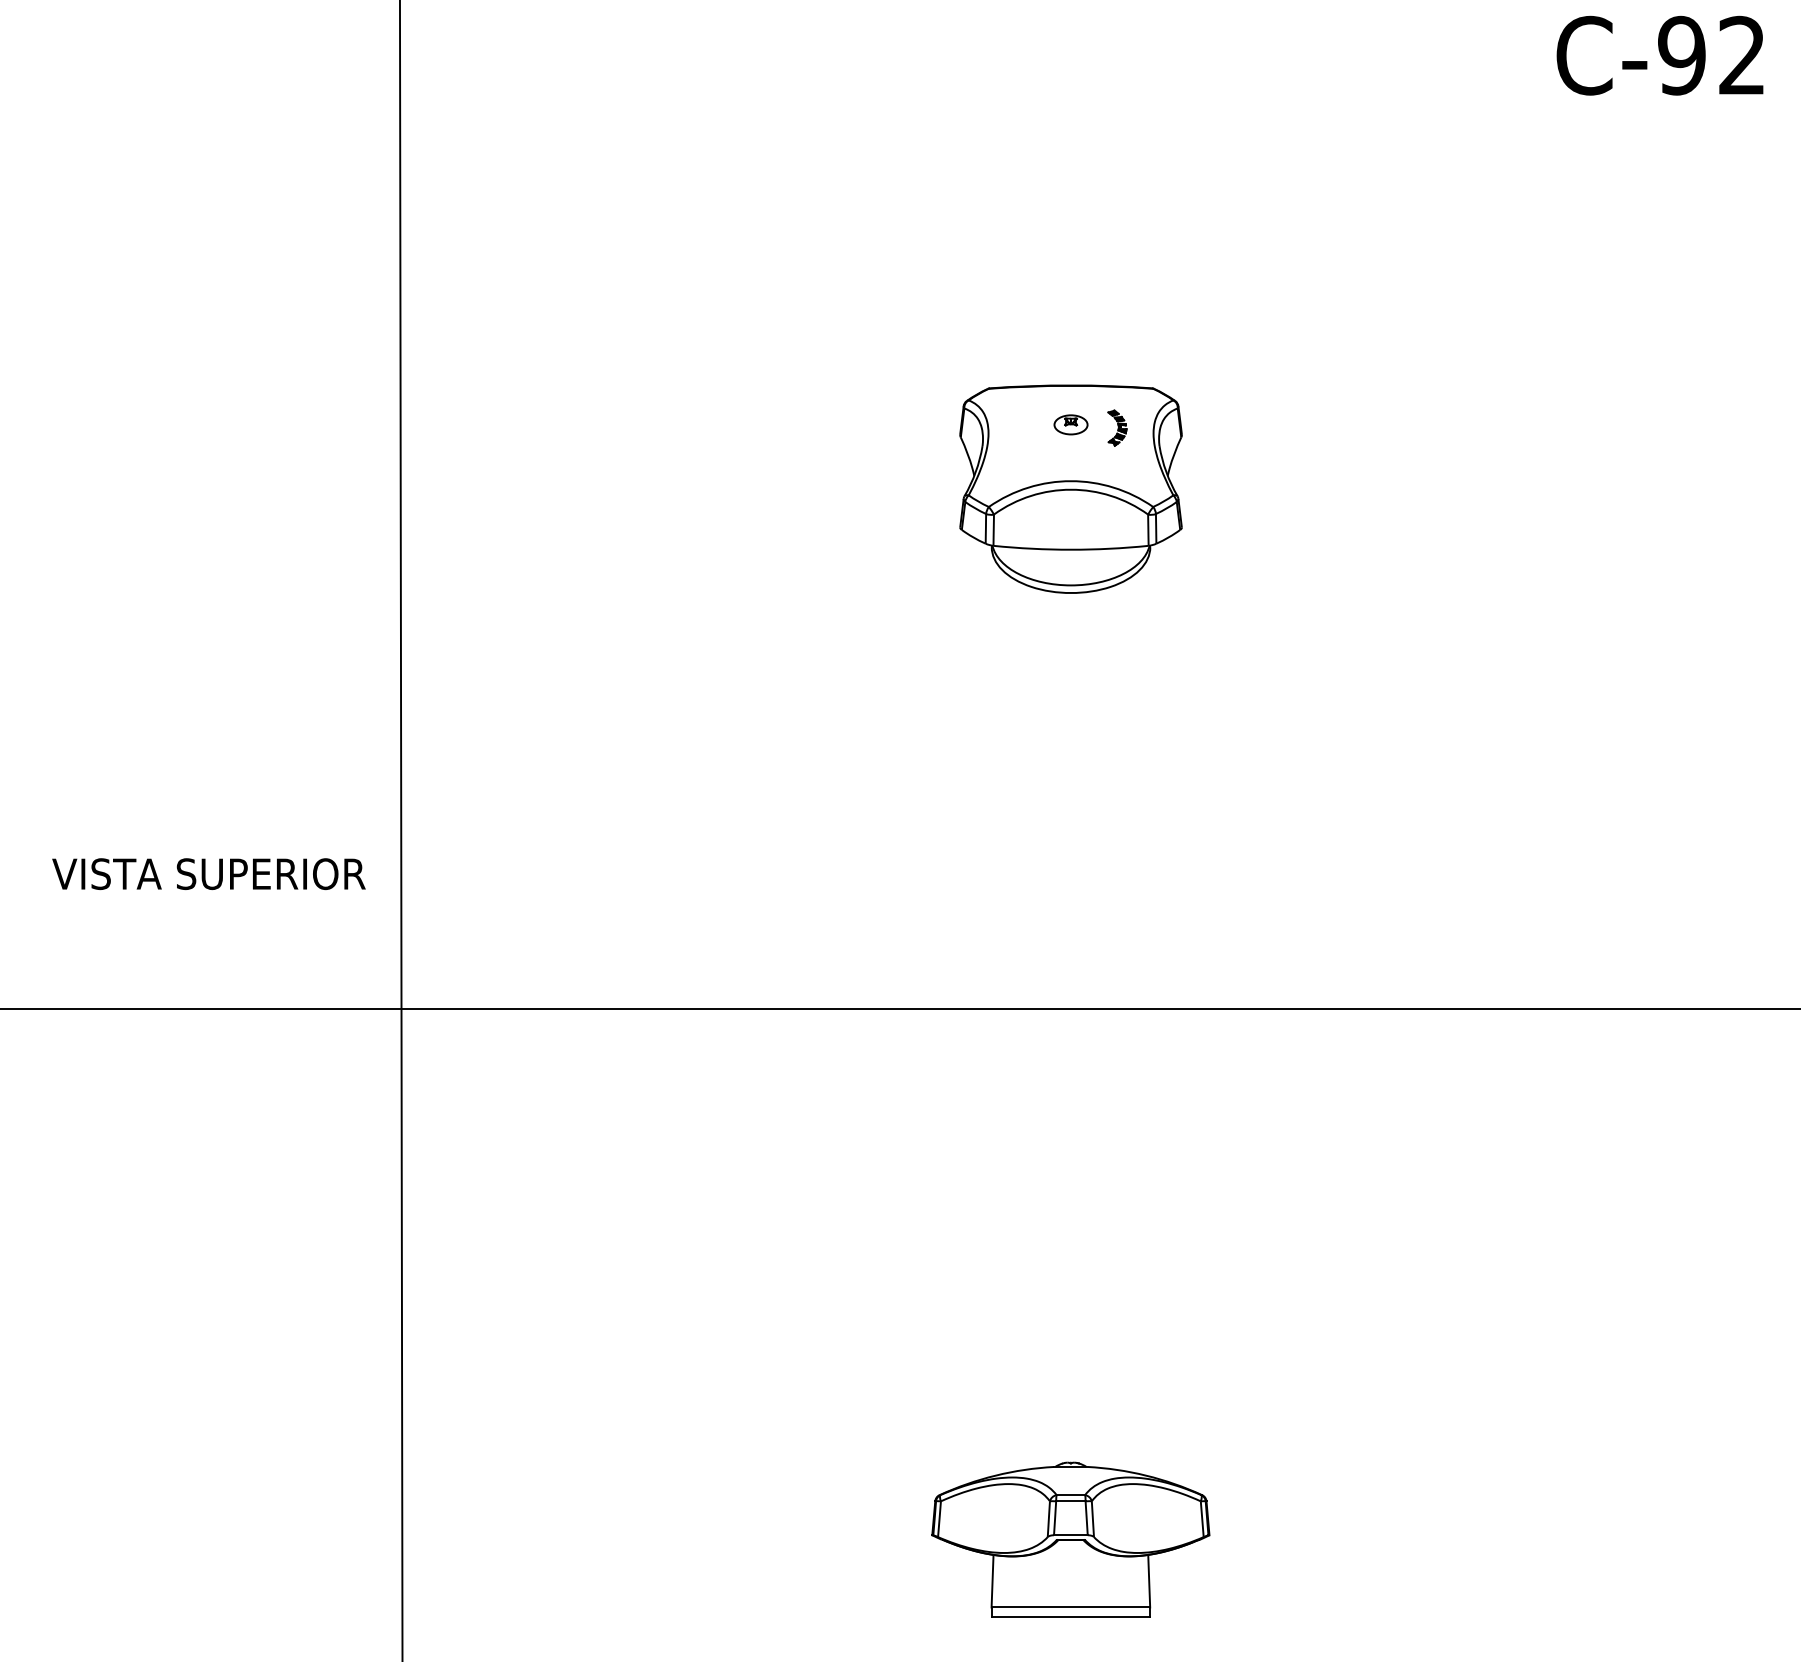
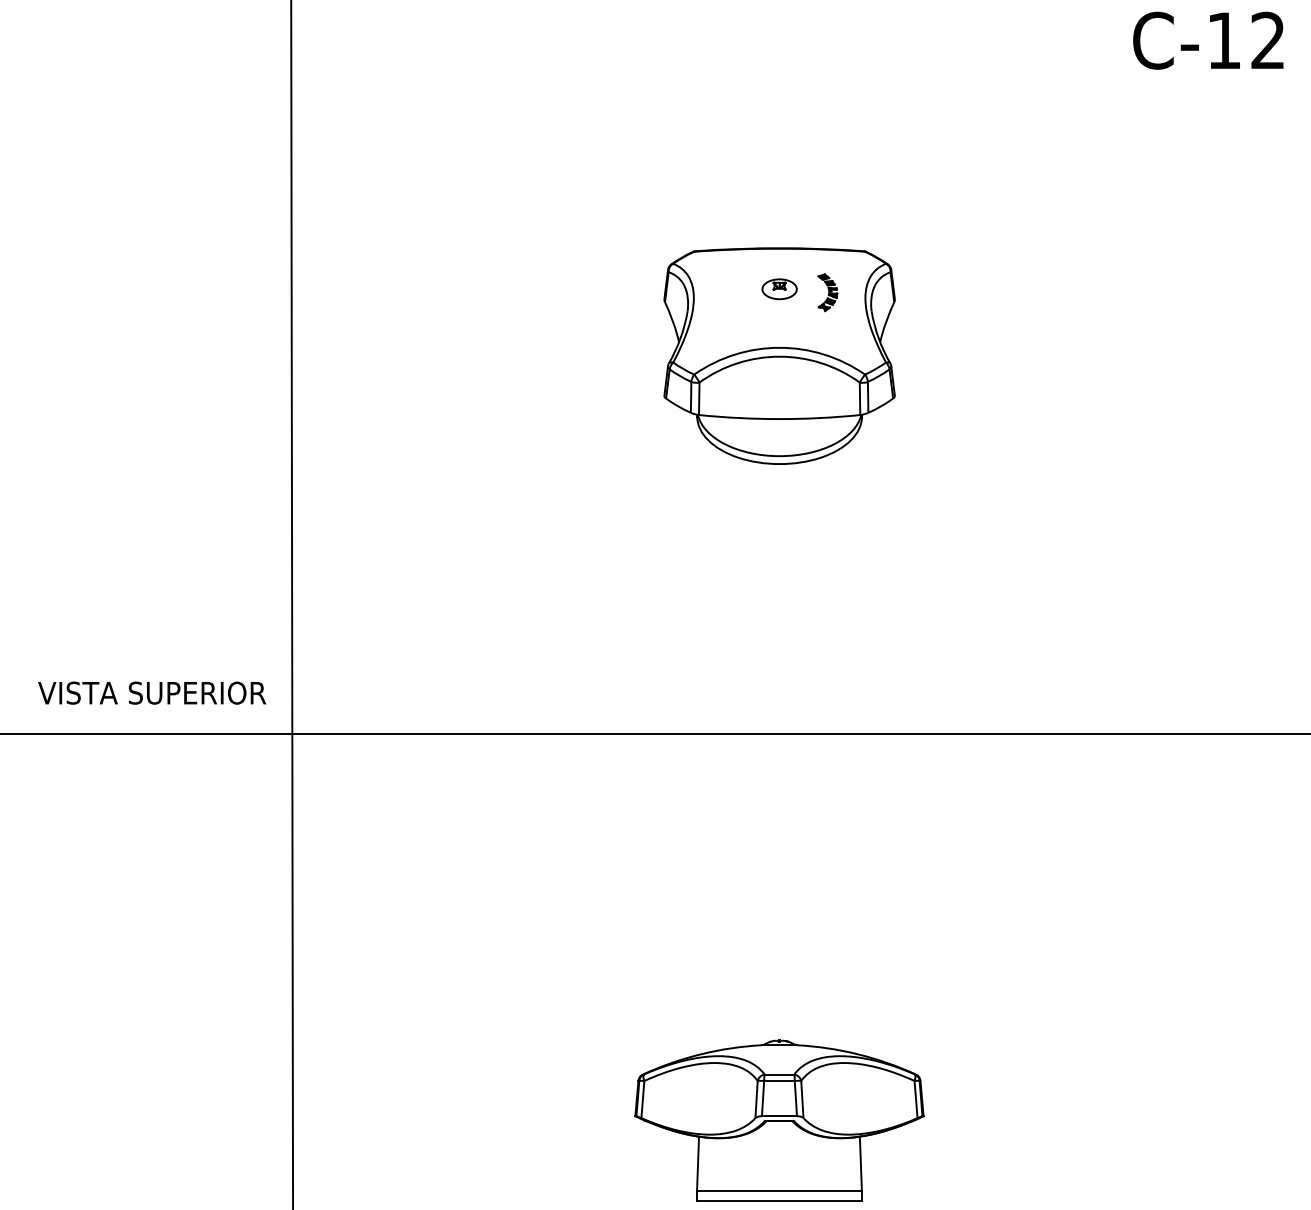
text: (1681, 55) -> (1223, 40), C-92 -> C-12
part: (1070, 489) -> (779, 356), size x1.43
text: (208, 873) -> (151, 692), moved
part: (1070, 1539) -> (779, 1120), size x1.43

